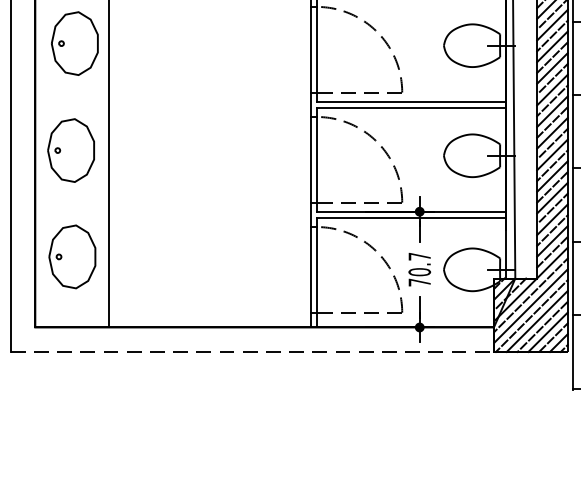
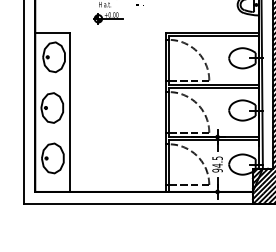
text: (419, 269) -> (217, 164), 70.7 -> 94.5
line: (252, 351) -> (138, 203), dashed -> solid

